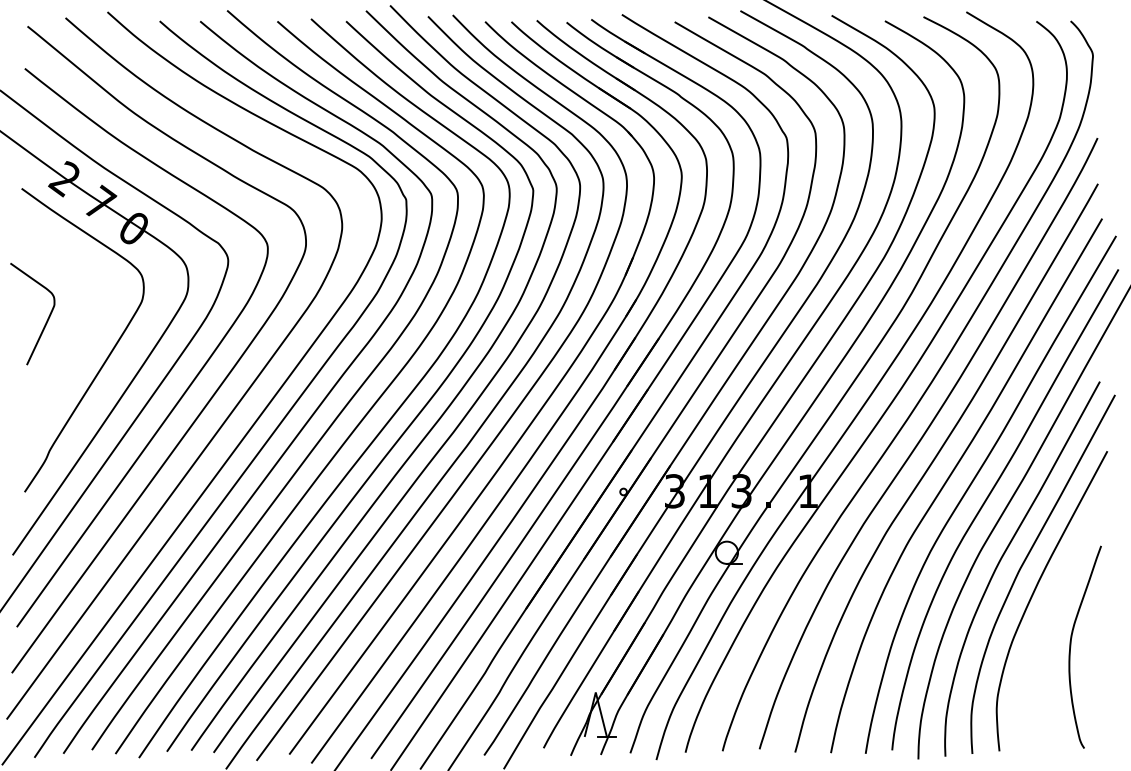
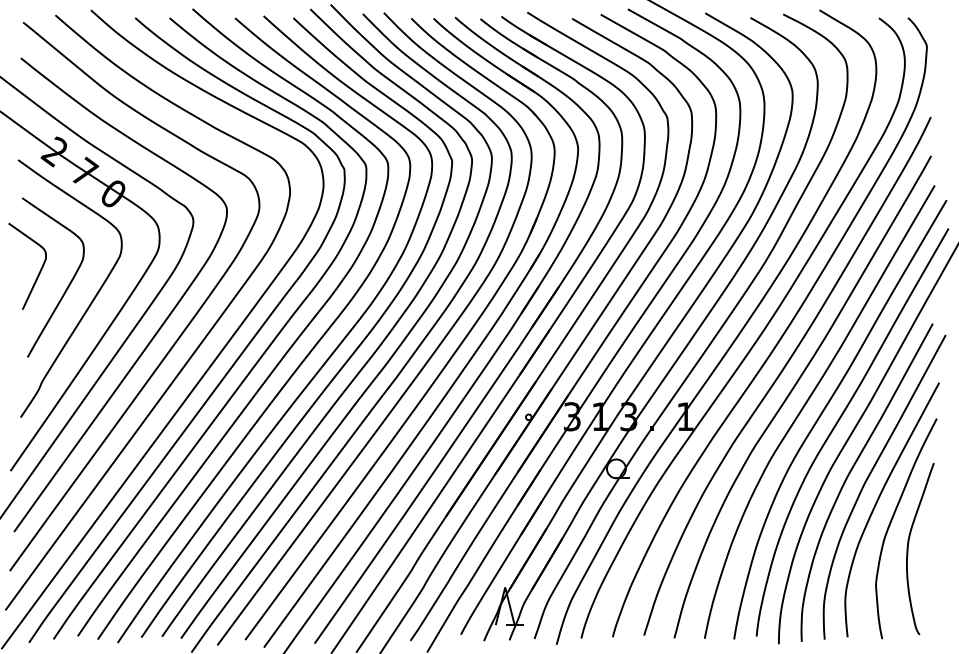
curve: (80, 336) -> (68, 285), added
curve: (1050, 618) -> (890, 524), added

